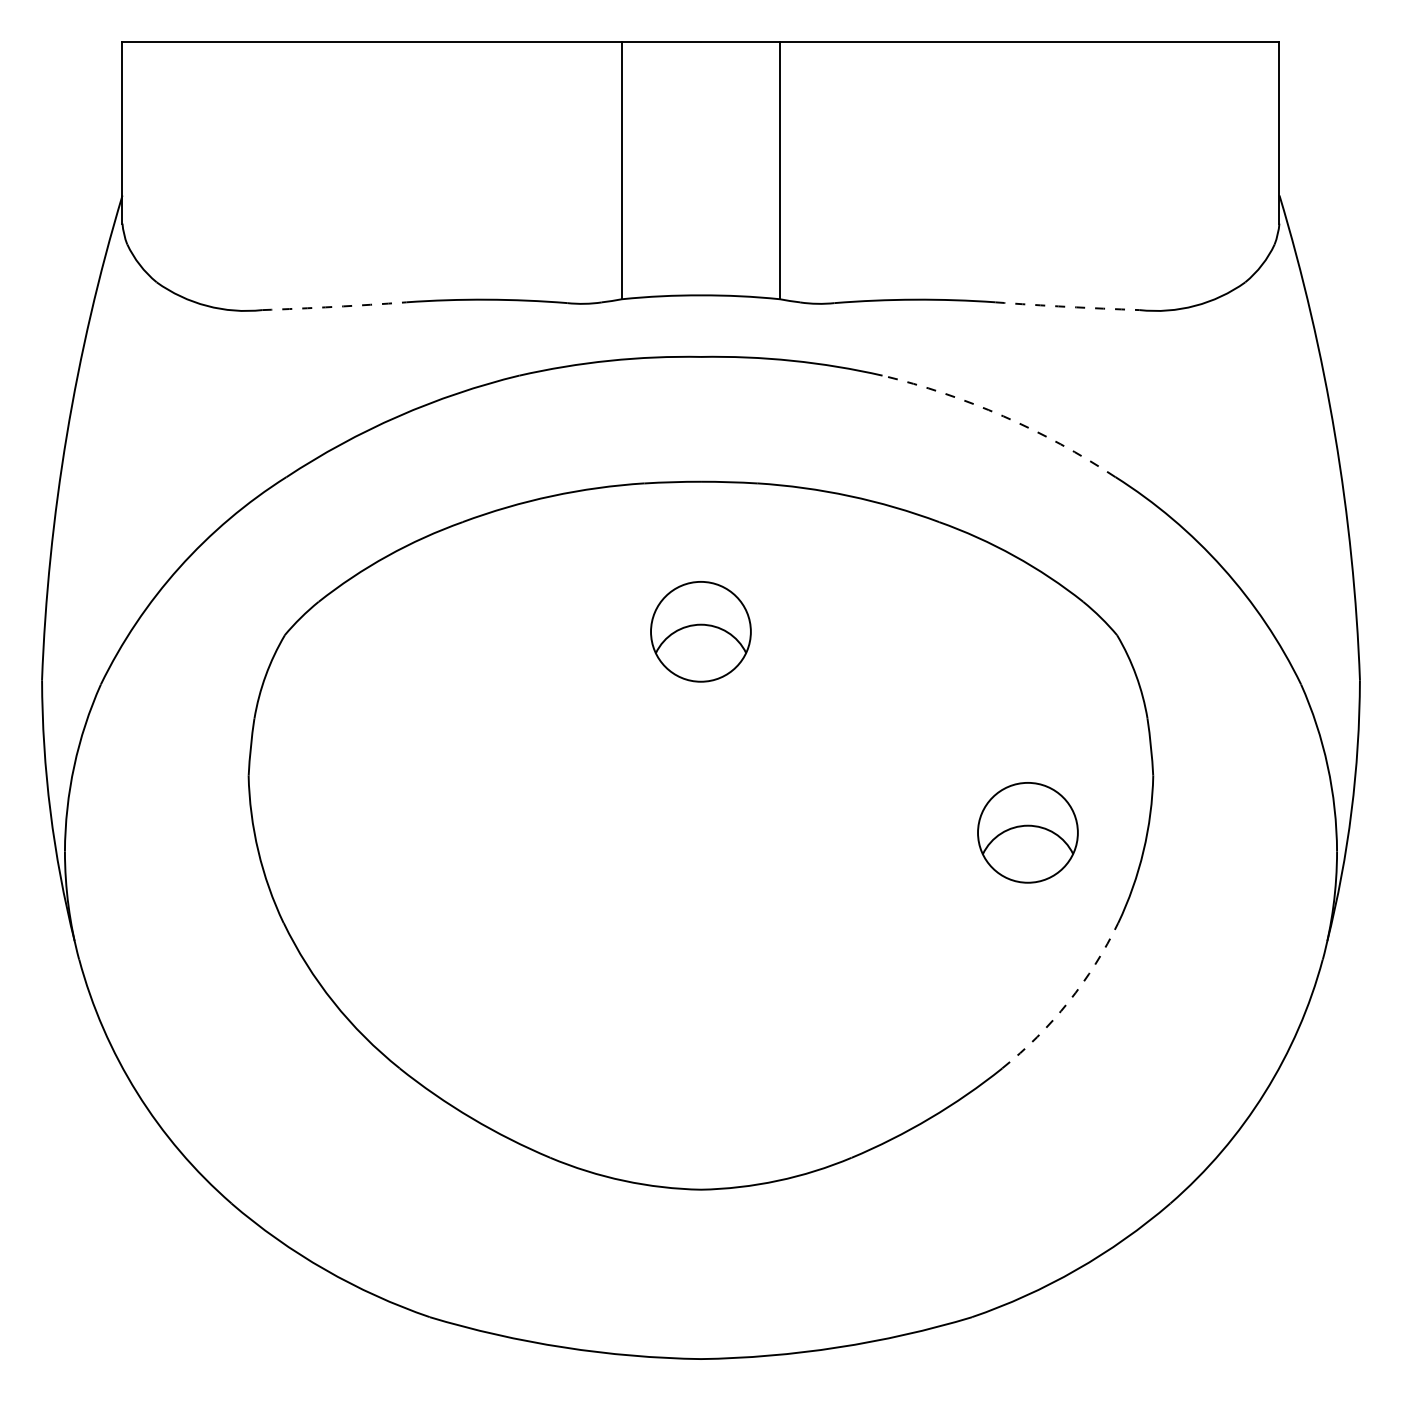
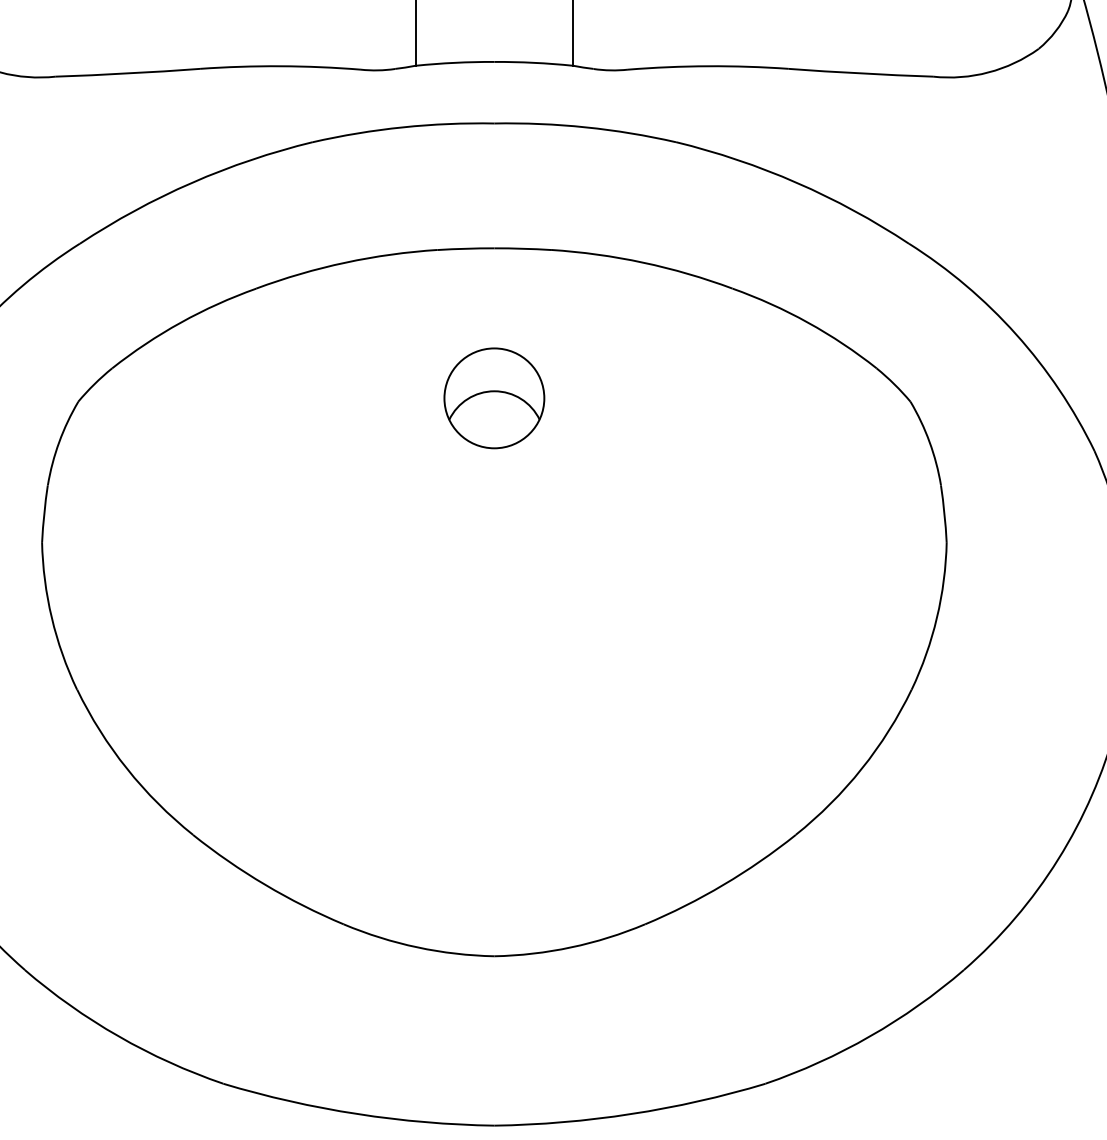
arc: (334, 306) -> (127, 73), dashed -> solid
arc: (1067, 306) -> (860, 73), dashed -> solid
arc: (1003, 416) -> (796, 183), dashed -> solid
part: (1027, 832) -> (820, 599), removed
arc: (1068, 1002) -> (861, 769), dashed -> solid

